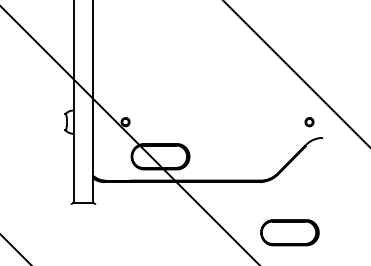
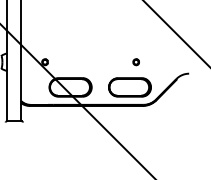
part: (309, 122) -> (136, 62), moved
part: (289, 232) -> (129, 87), moved

